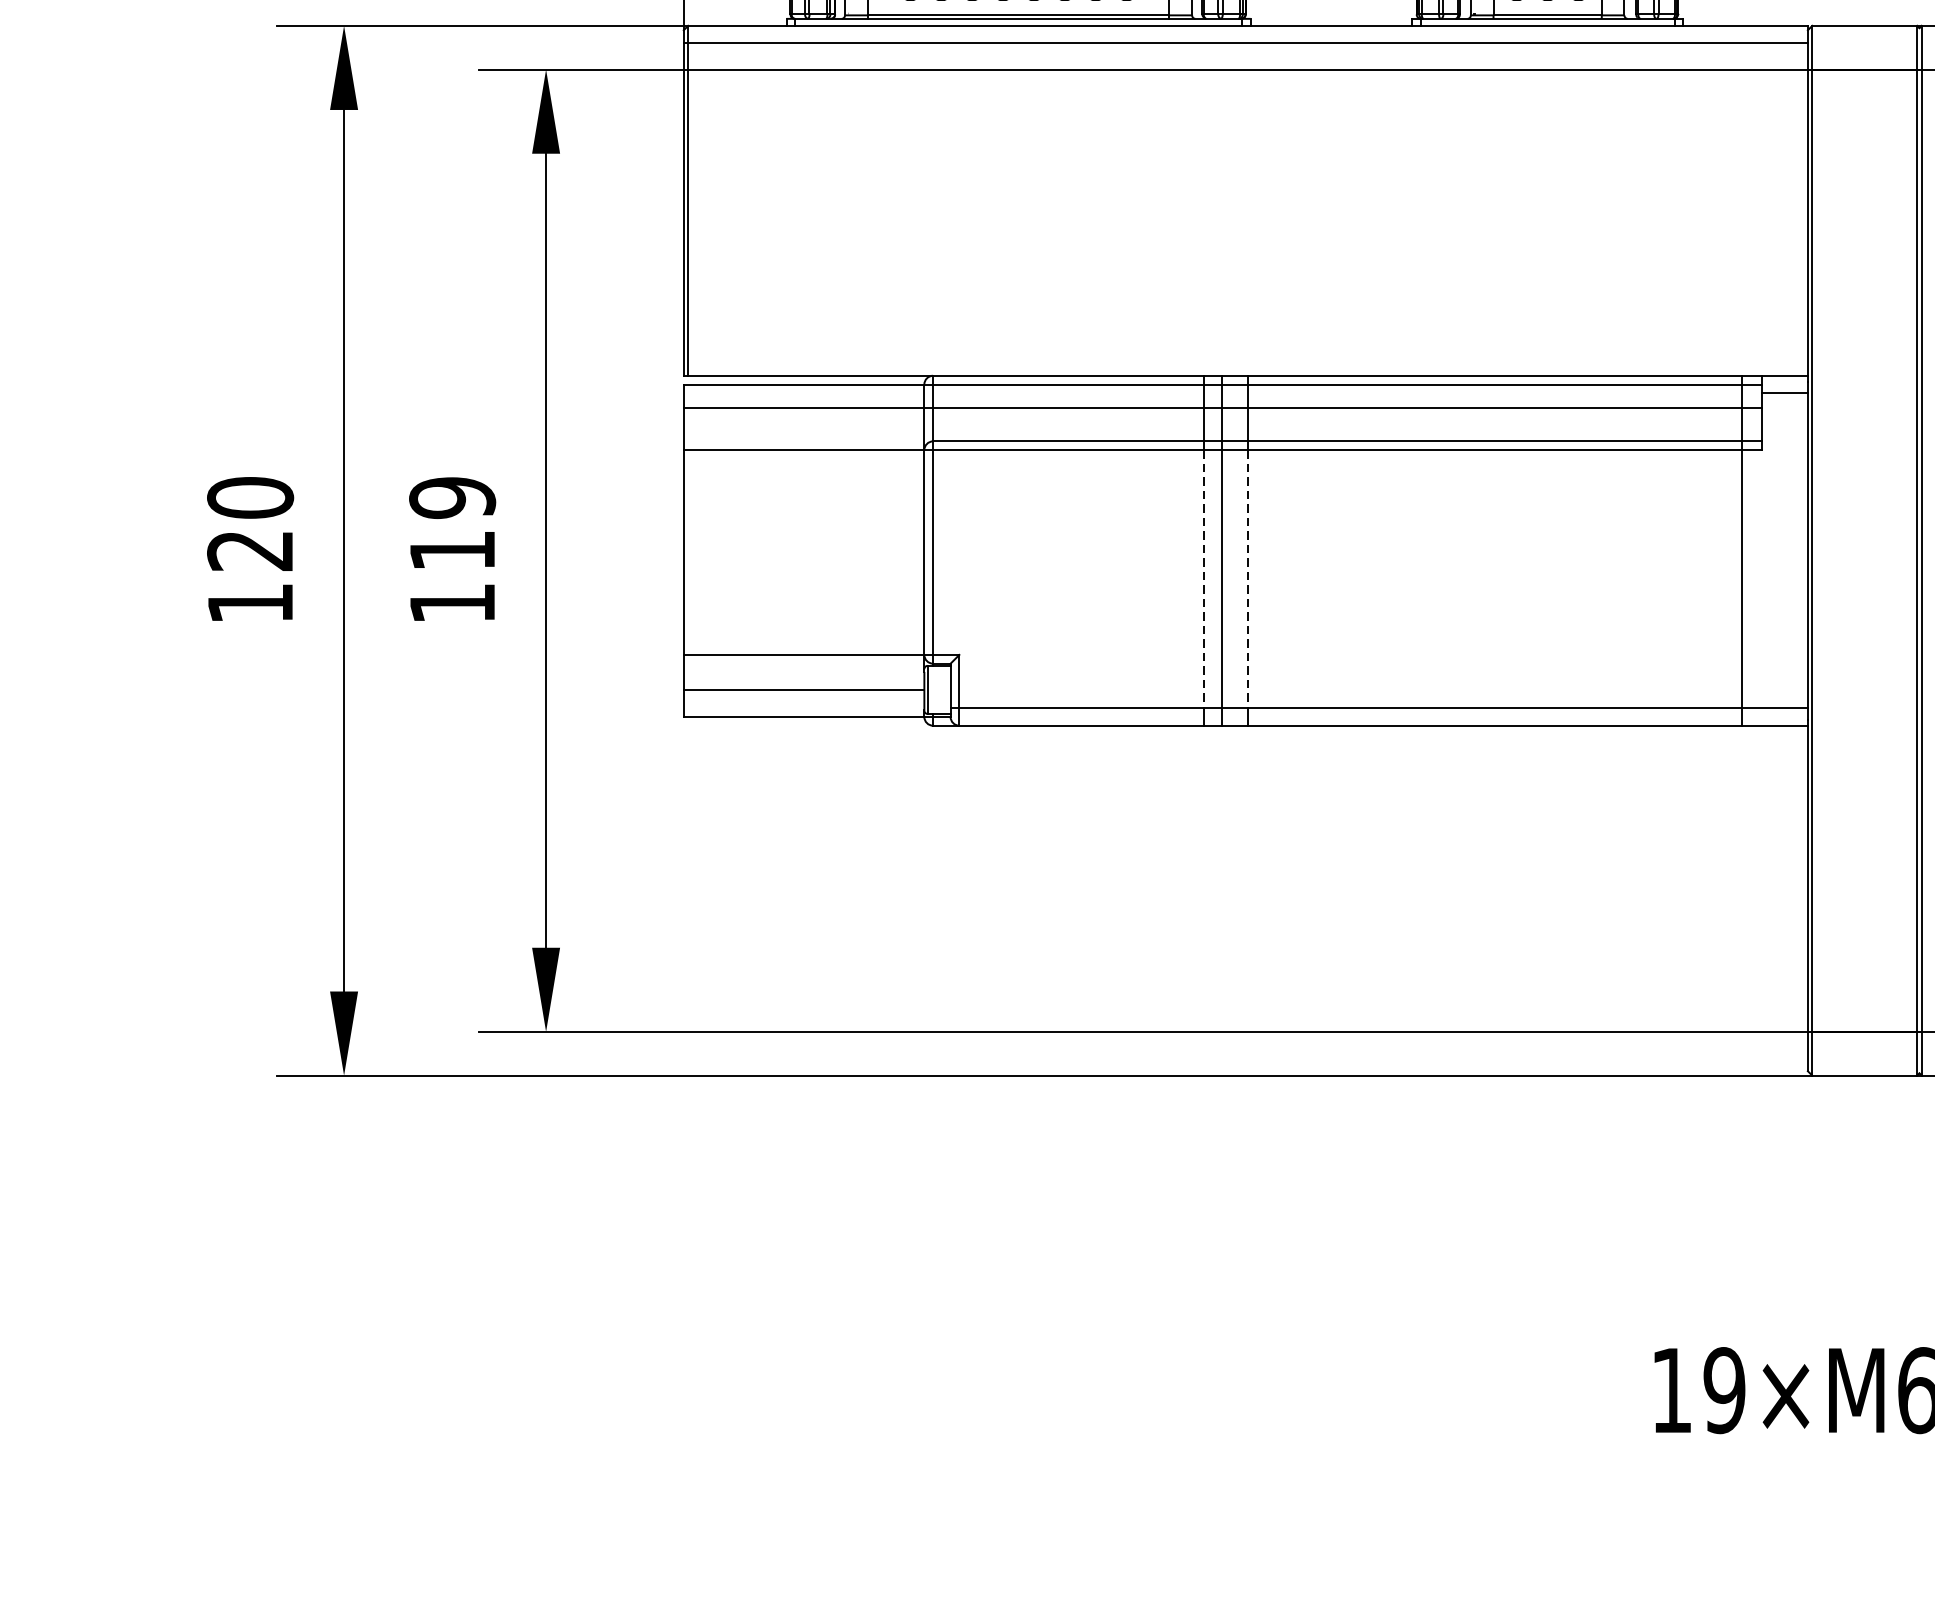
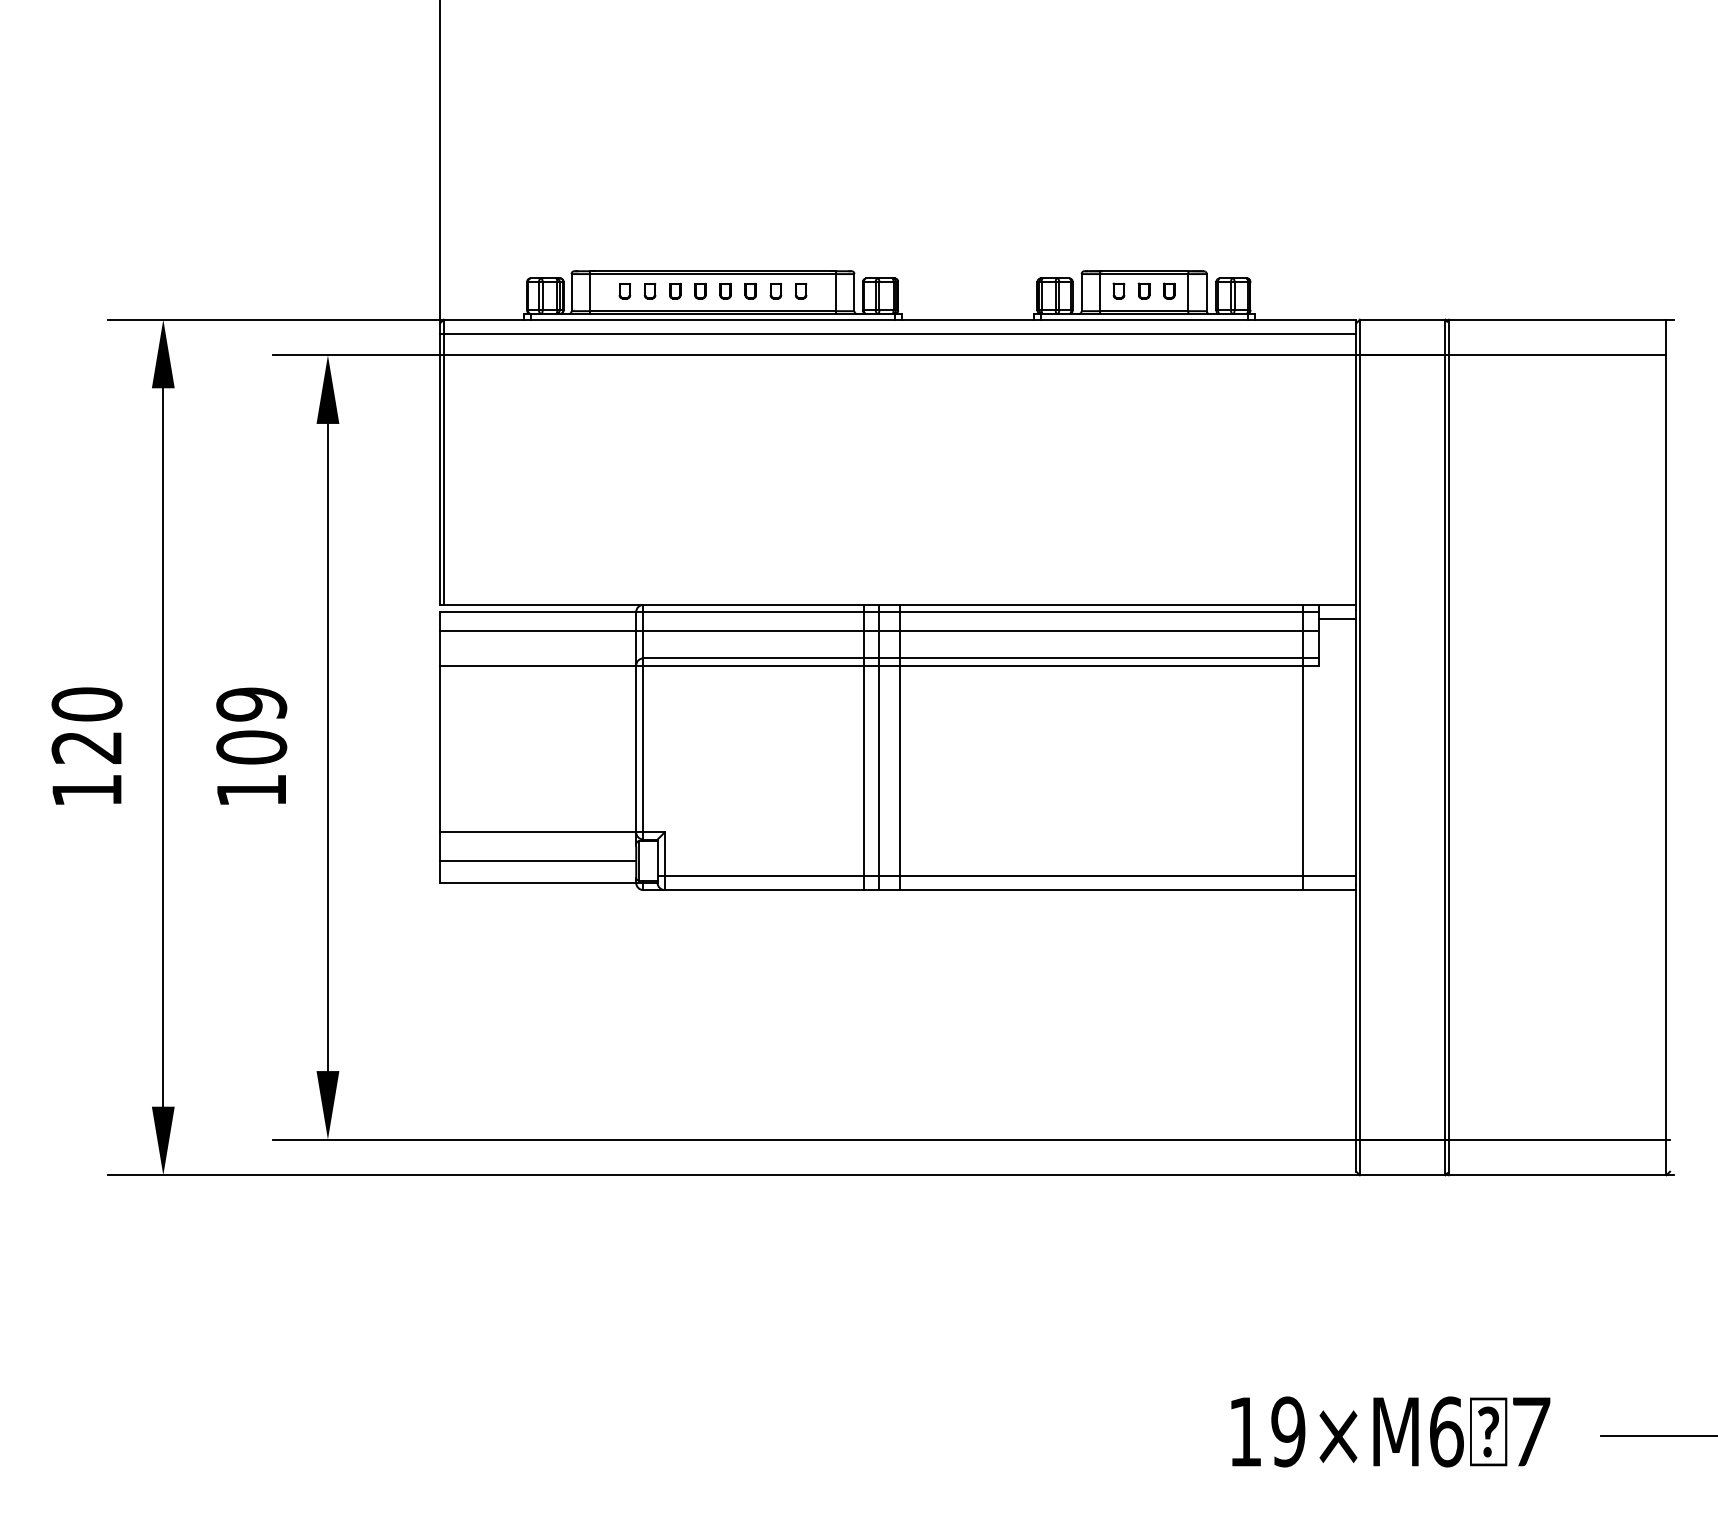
text: (452, 550) -> (251, 747), 119 -> 109
line: (1204, 580) -> (864, 771), dashed -> solid
line: (1248, 580) -> (900, 771), dashed -> solid

